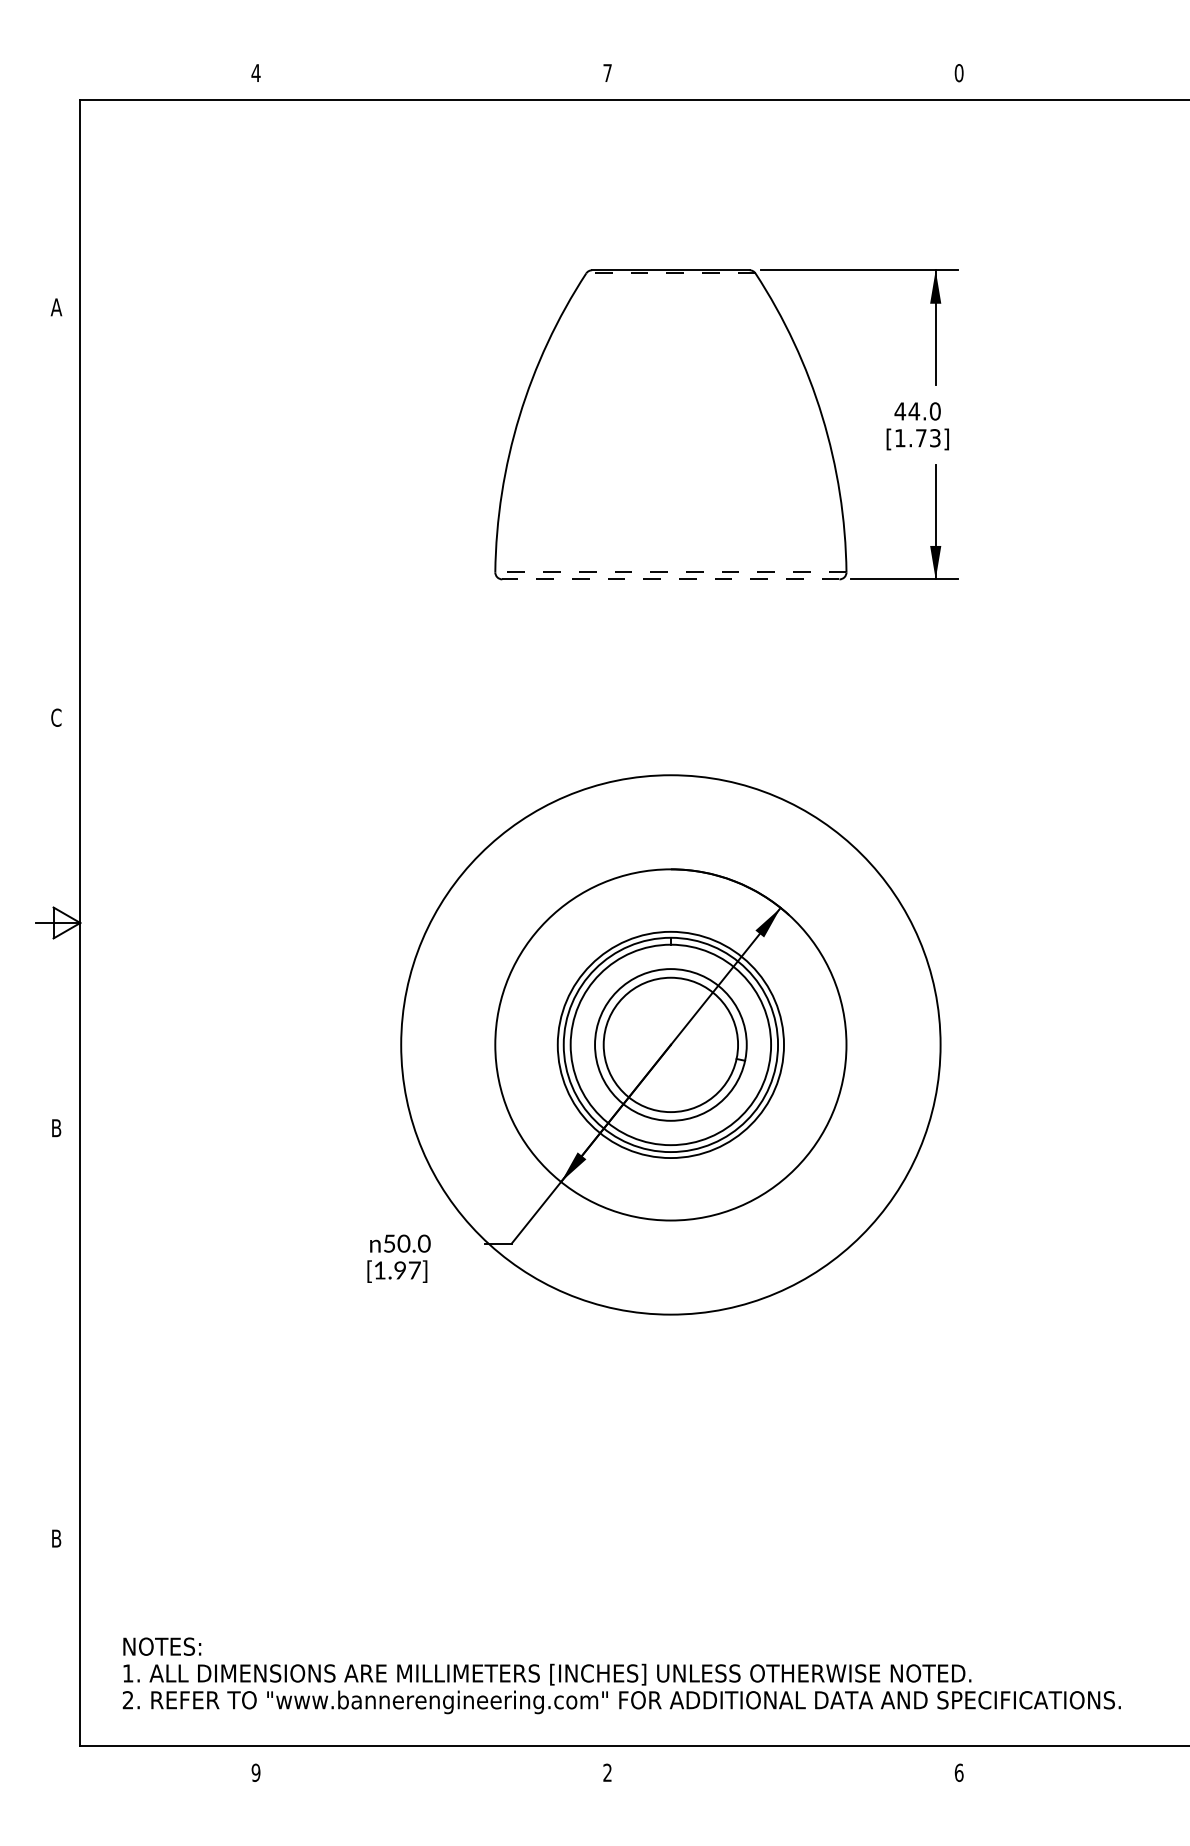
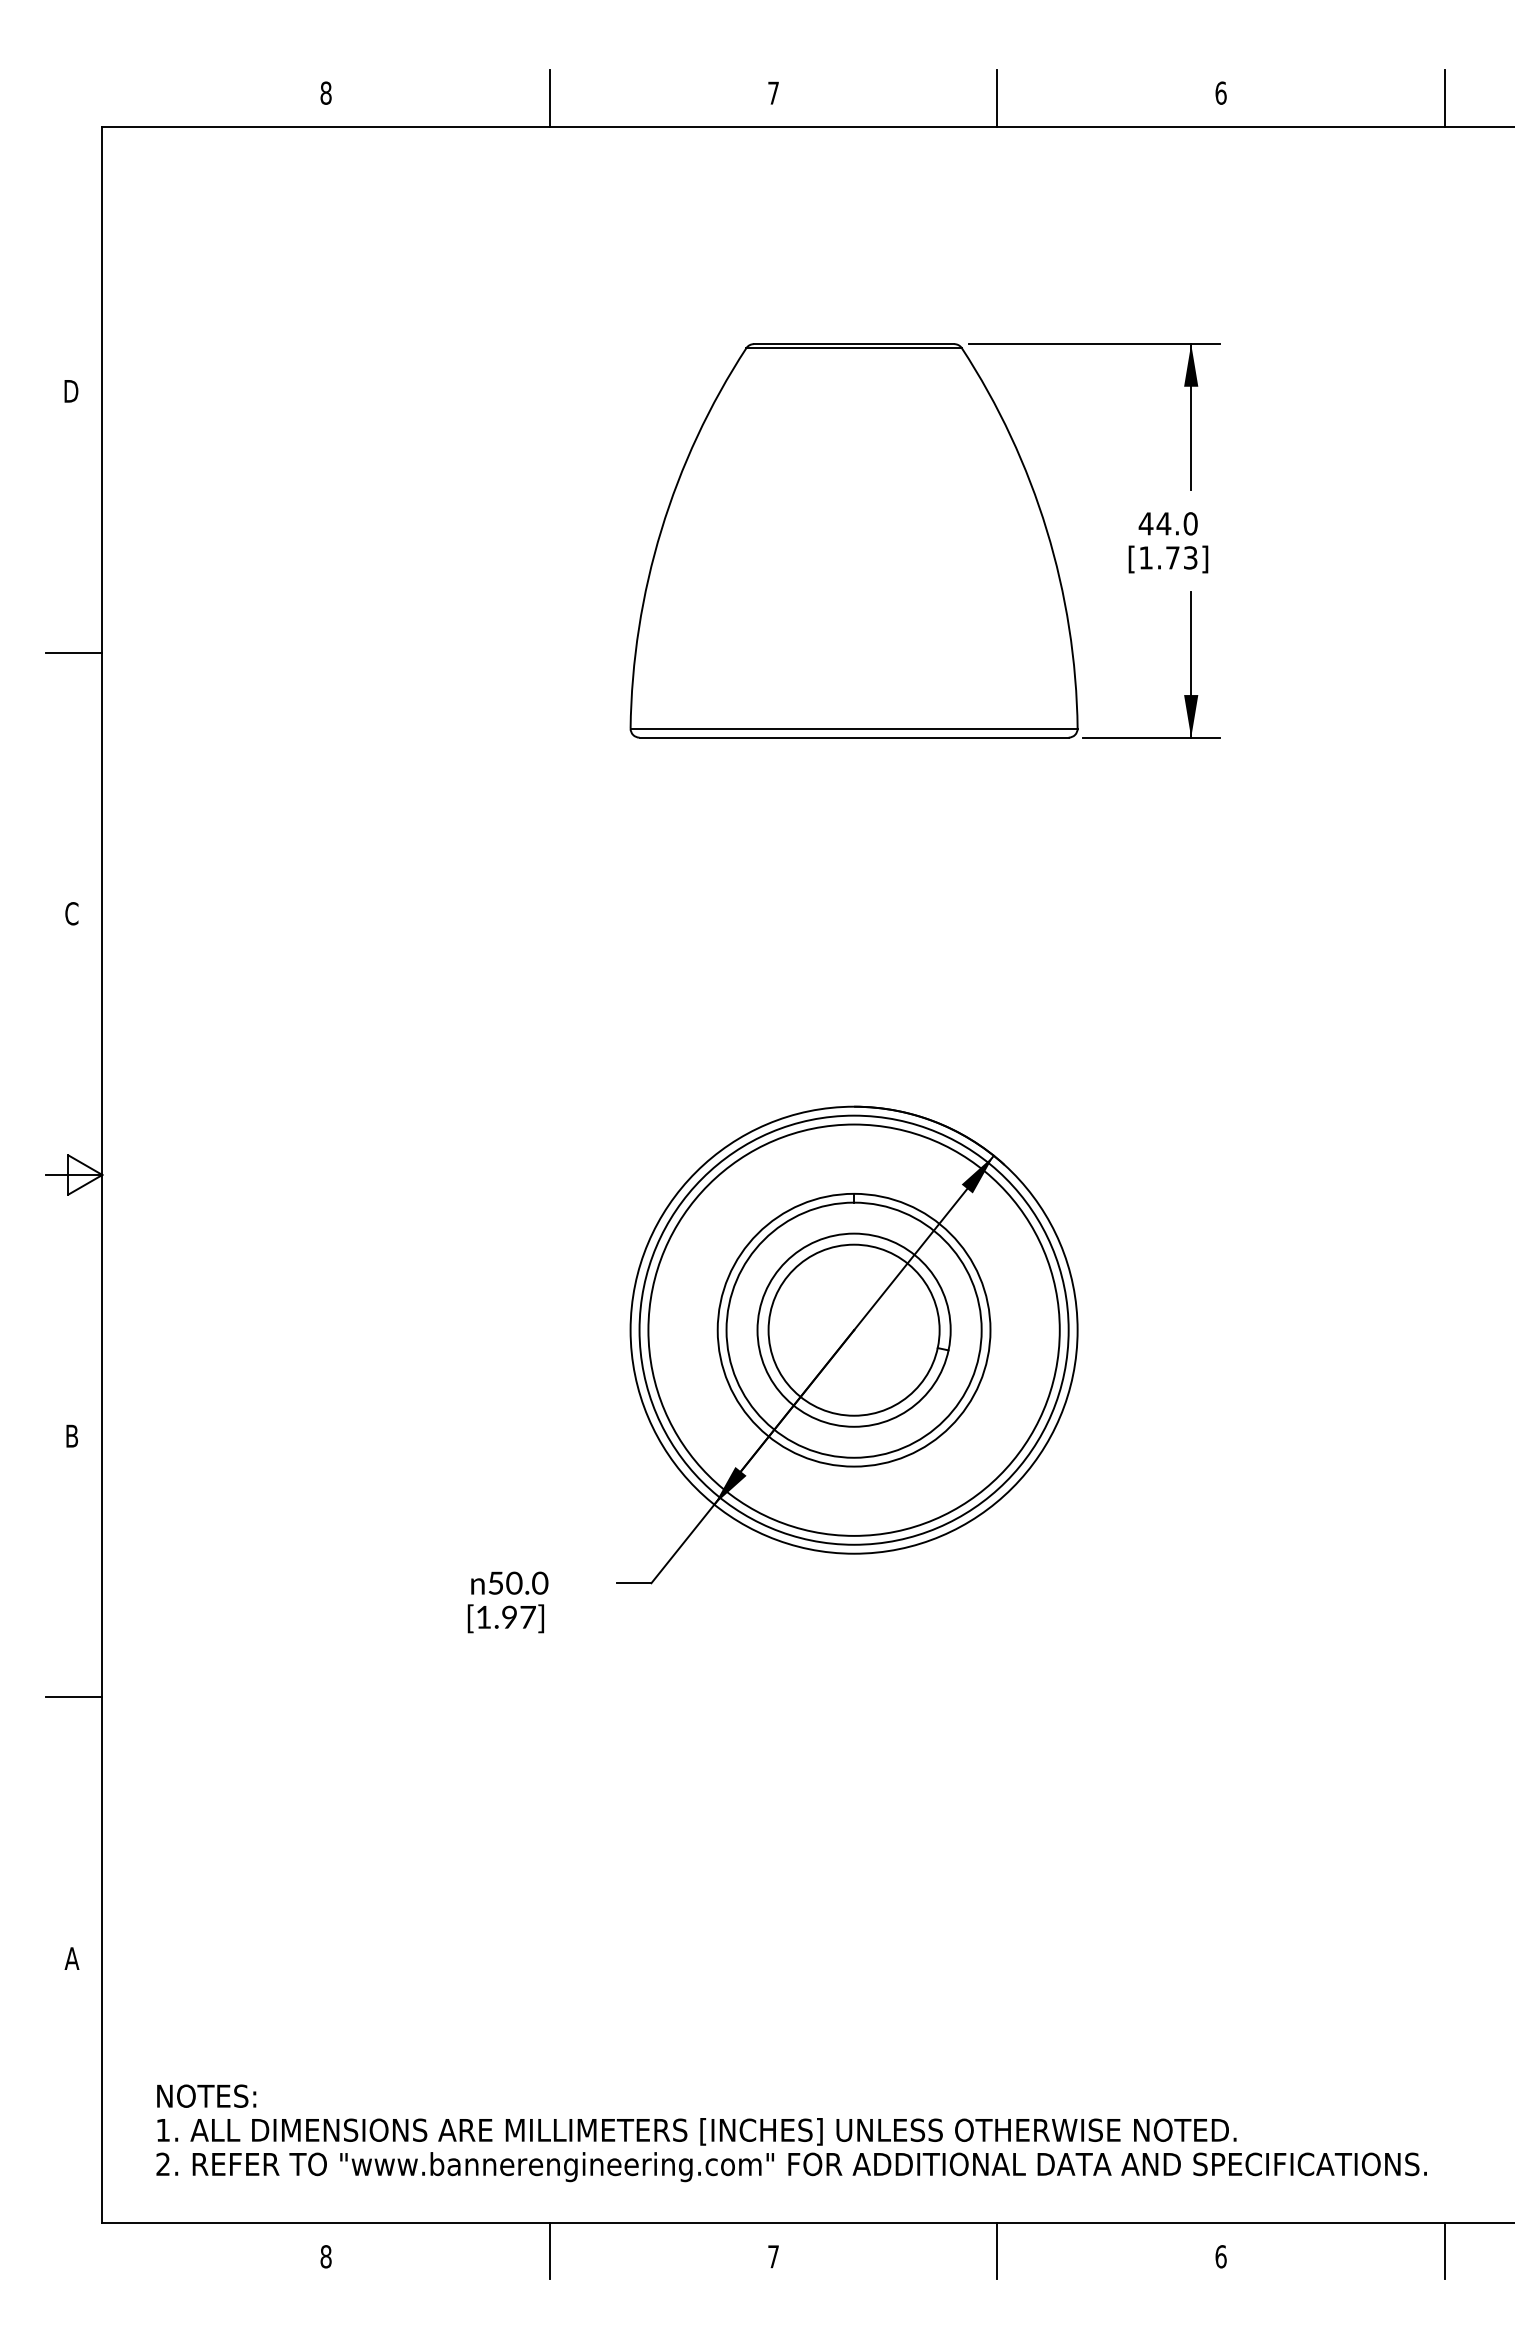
text: (255, 72) -> (325, 92), 4 -> 8
text: (958, 72) -> (1220, 92), 0 -> 6
line: (431, 77) -> (549, 98), added
line: (783, 77) -> (997, 98), added
line: (1134, 77) -> (1444, 98), added
line: (671, 273) -> (854, 348), dashed -> solid
text: (56, 307) -> (71, 391), A -> D
line: (57, 512) -> (73, 652), added
line: (671, 572) -> (854, 728), dashed -> solid
line: (671, 579) -> (854, 737), dashed -> solid
circle: (670, 1044) -> (853, 1329), size x0.62
circle: (670, 1044) -> (853, 1329), size x1.43
line: (57, 1333) -> (73, 1697), added
text: (56, 1538) -> (71, 1958), B -> A
line: (431, 1767) -> (549, 2250), added
line: (783, 1767) -> (997, 2250), added
line: (1134, 1767) -> (1444, 2250), added
text: (255, 1772) -> (325, 2256), 9 -> 8
text: (607, 1772) -> (773, 2256), 2 -> 7

